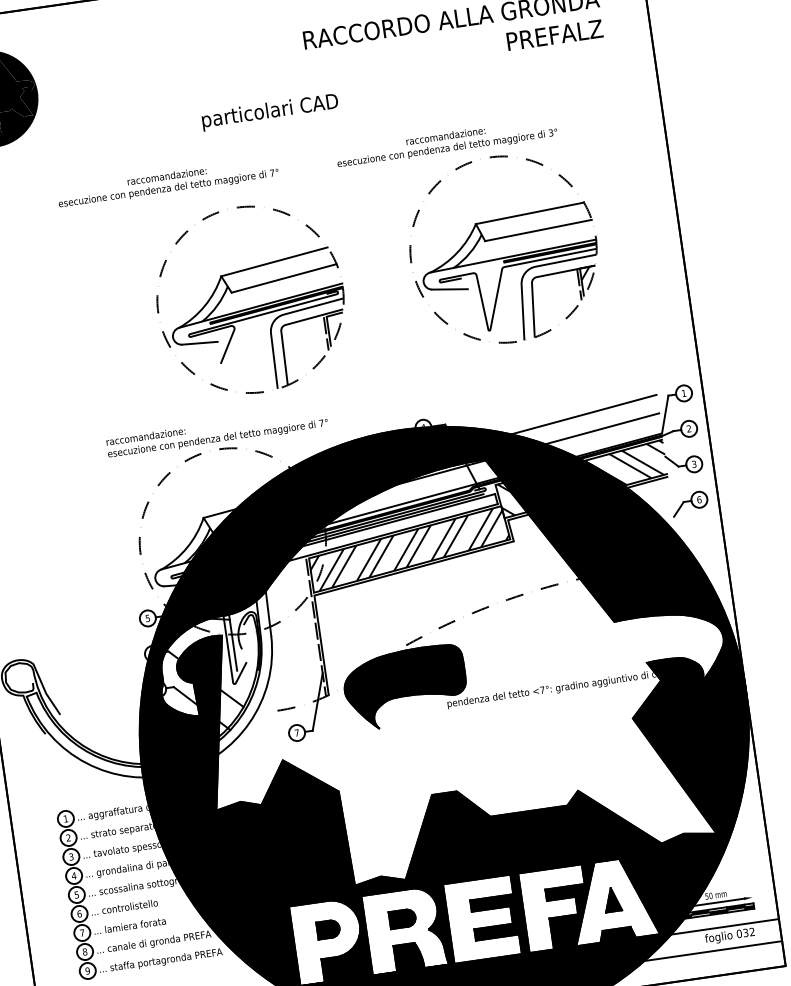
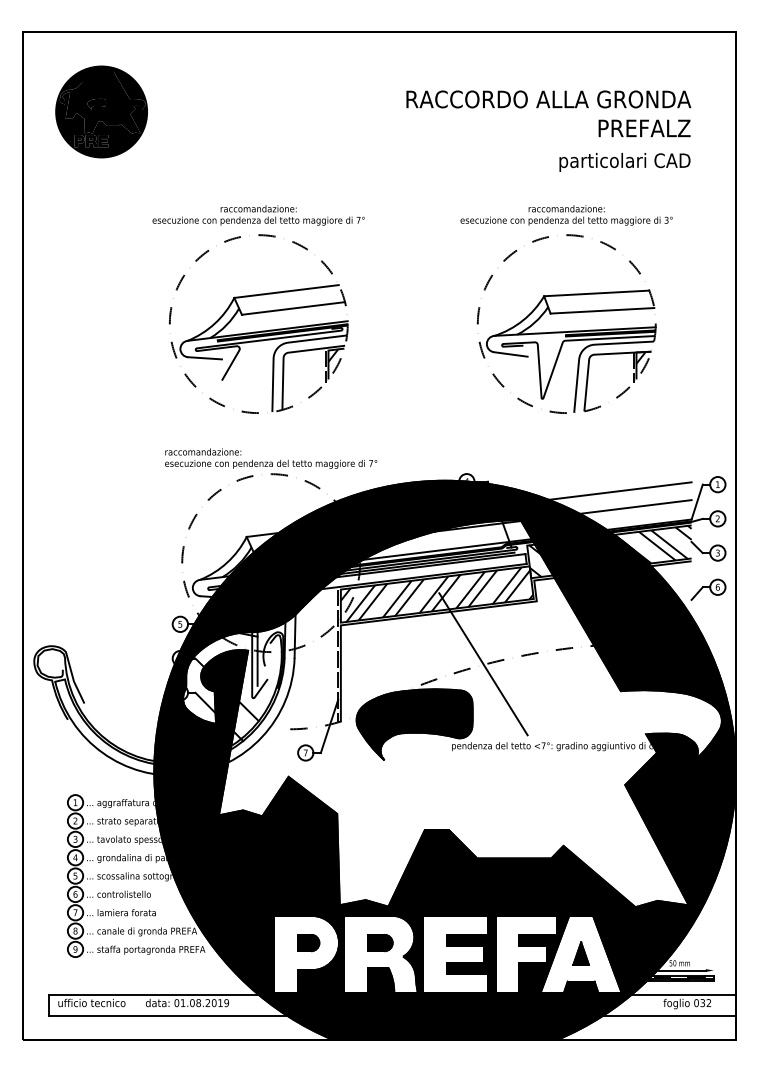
text: (269, 112) -> (624, 162), moved
text: (446, 142) -> (566, 215), moved
part: (254, 306) -> (261, 330), moved
line: (468, 614) -> (483, 664), added

